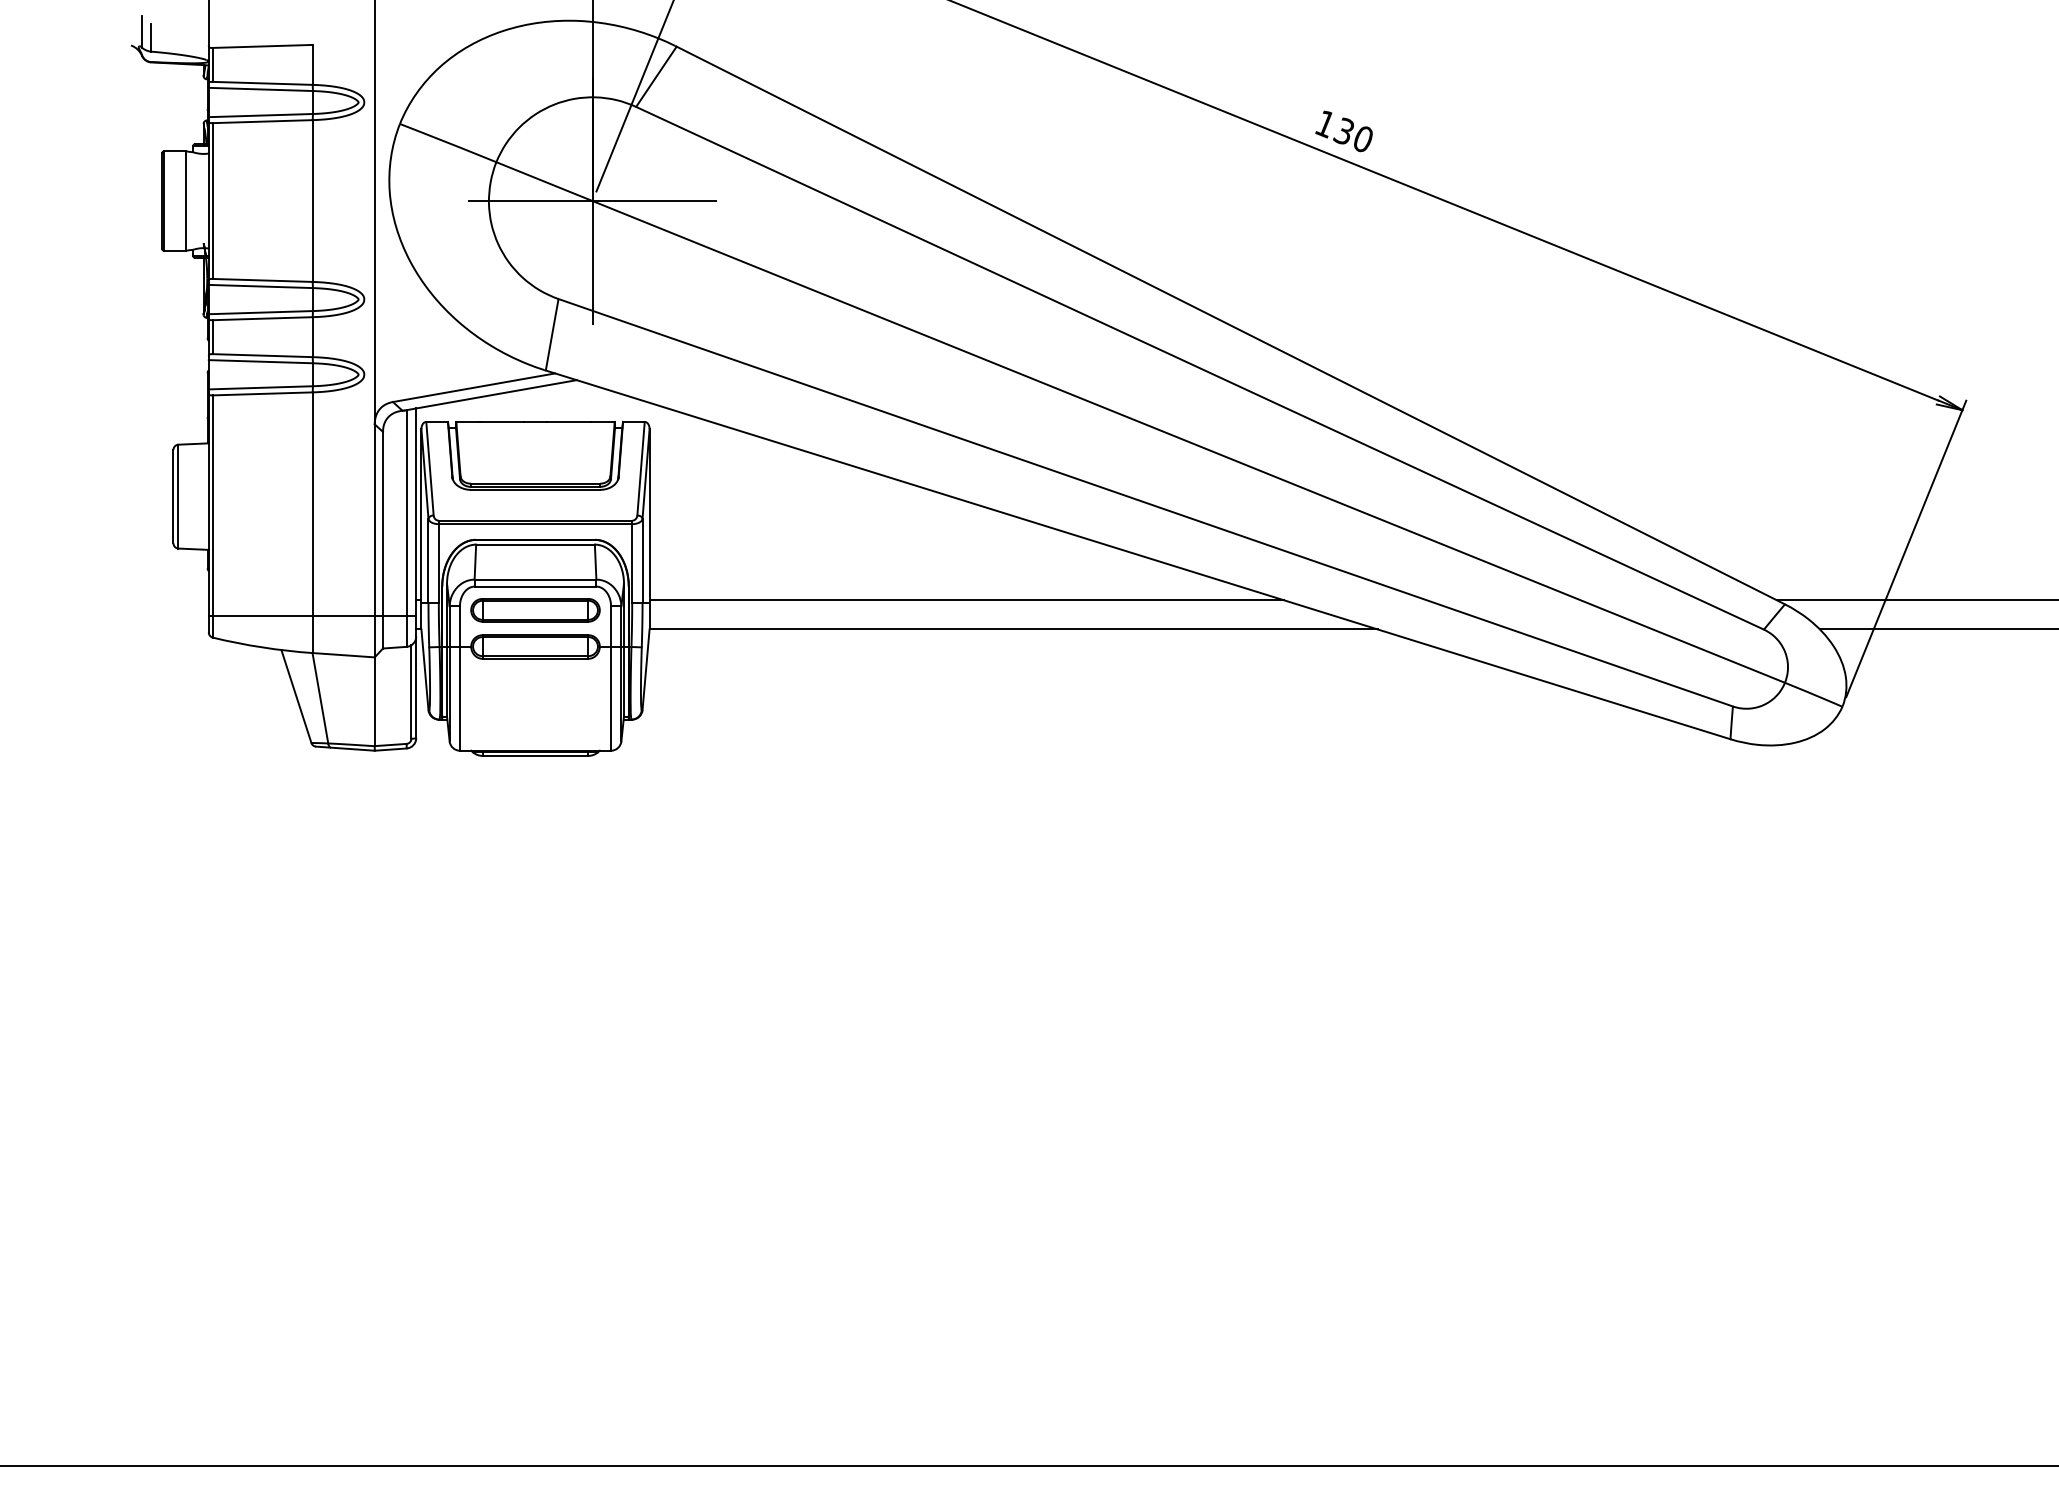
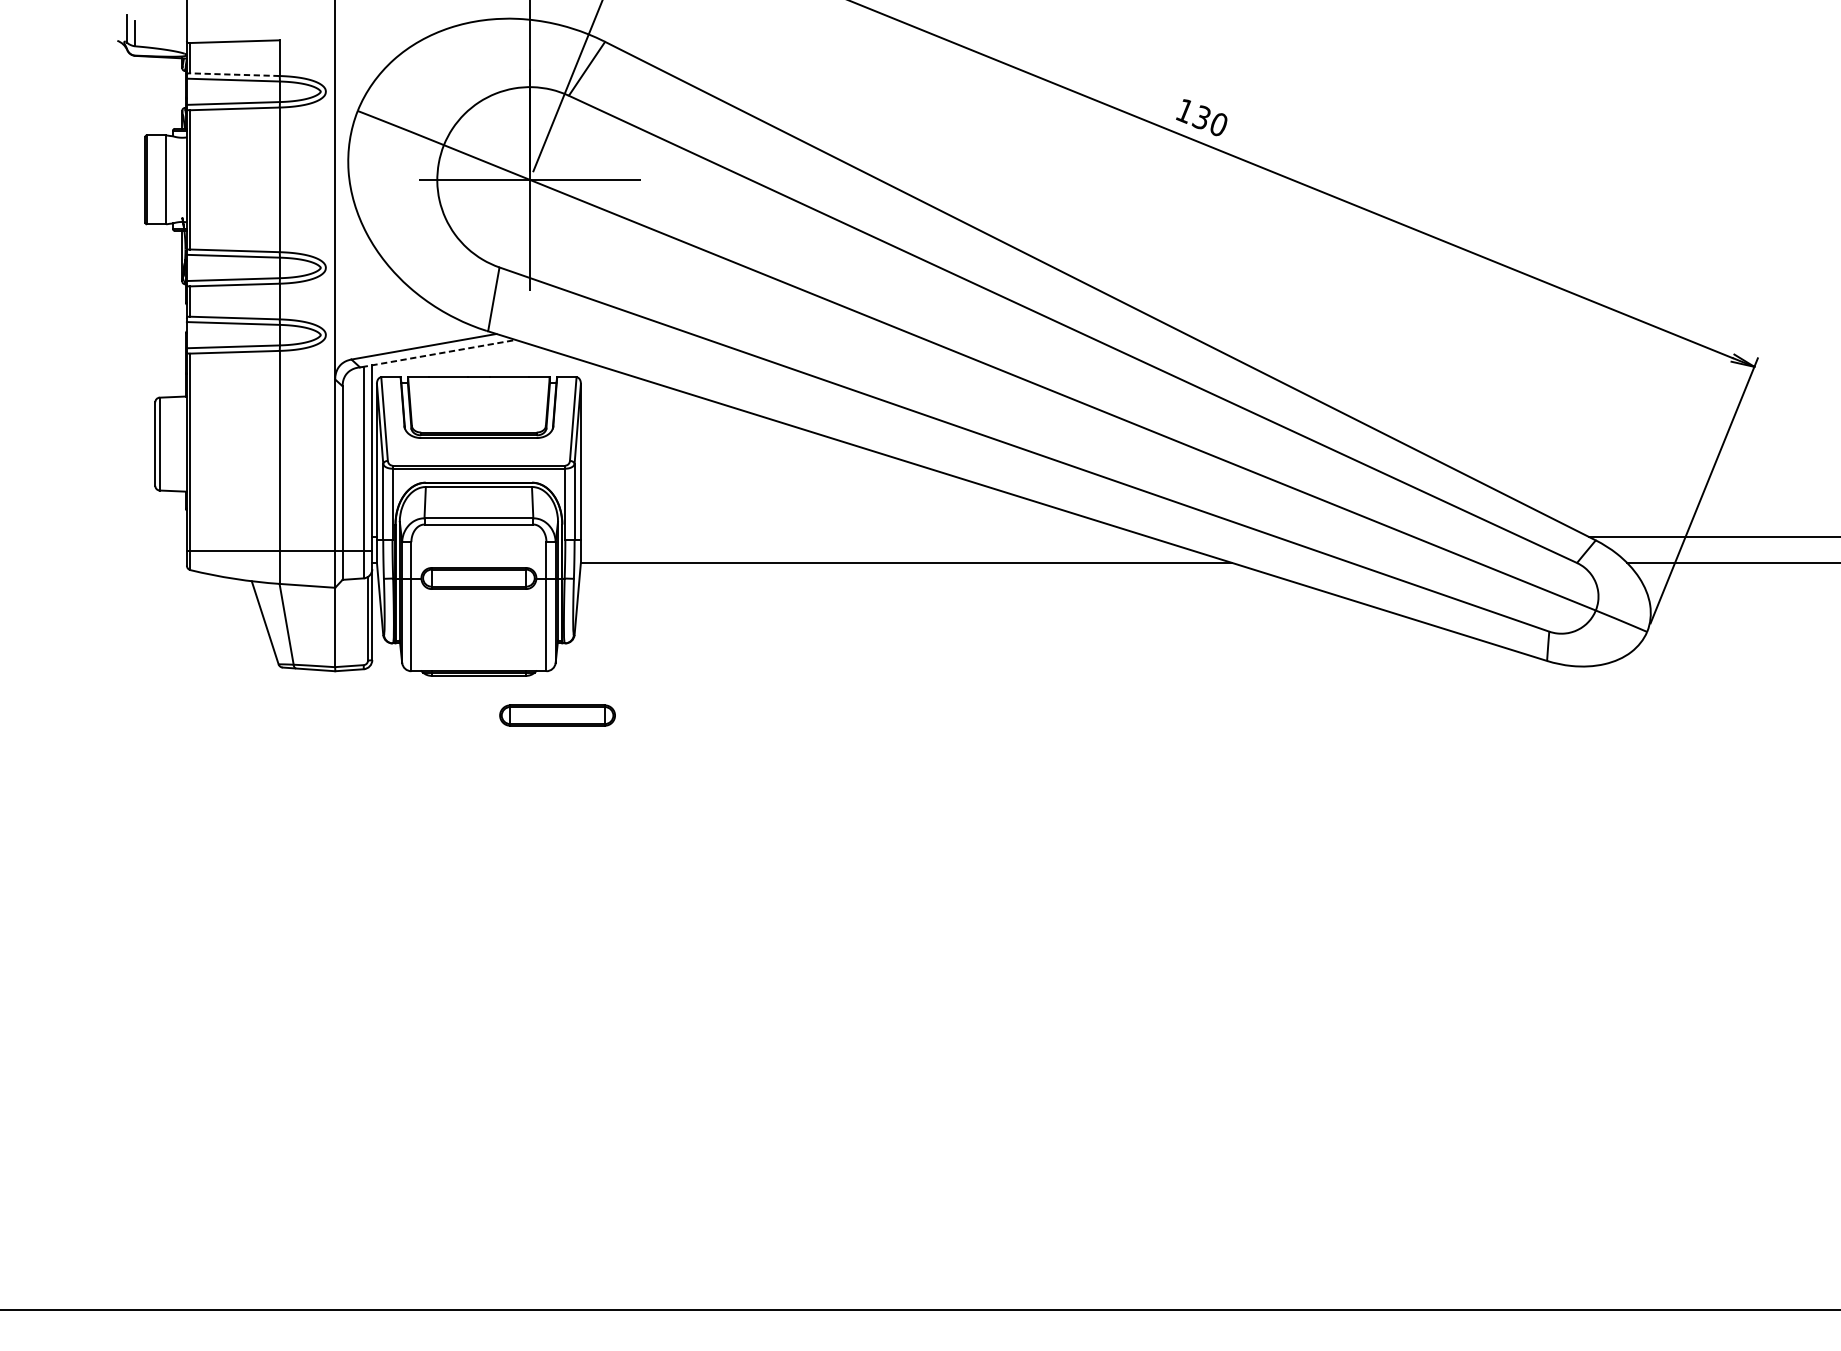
line: (262, 83) -> (234, 74), solid -> dashed
line: (490, 395) -> (438, 353), solid -> dashed
line: (966, 600) -> (864, 536), removed
part: (535, 610) -> (557, 715), moved

